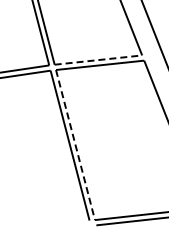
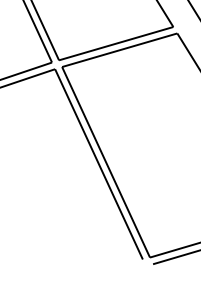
line: (98, 60) -> (116, 44), dashed -> solid
line: (75, 145) -> (106, 162), dashed -> solid

